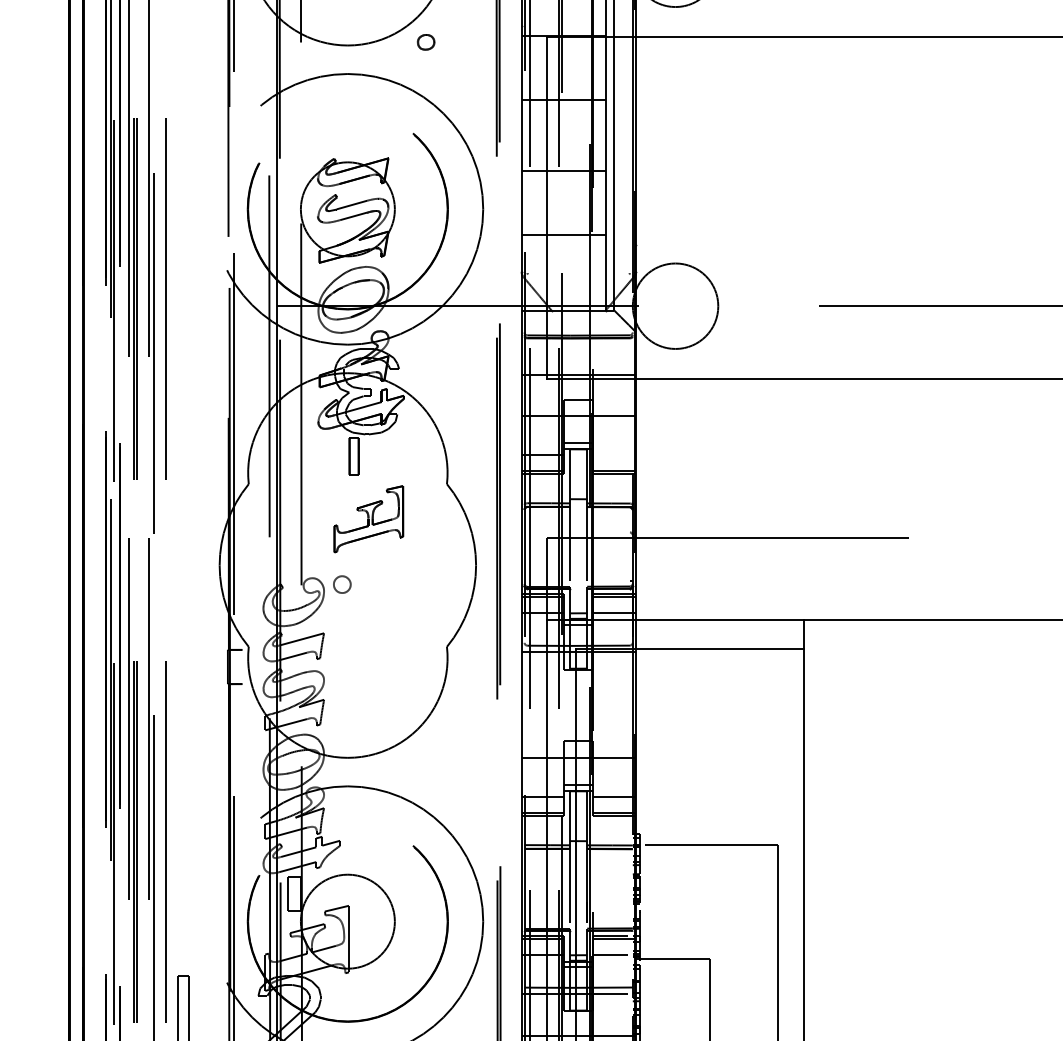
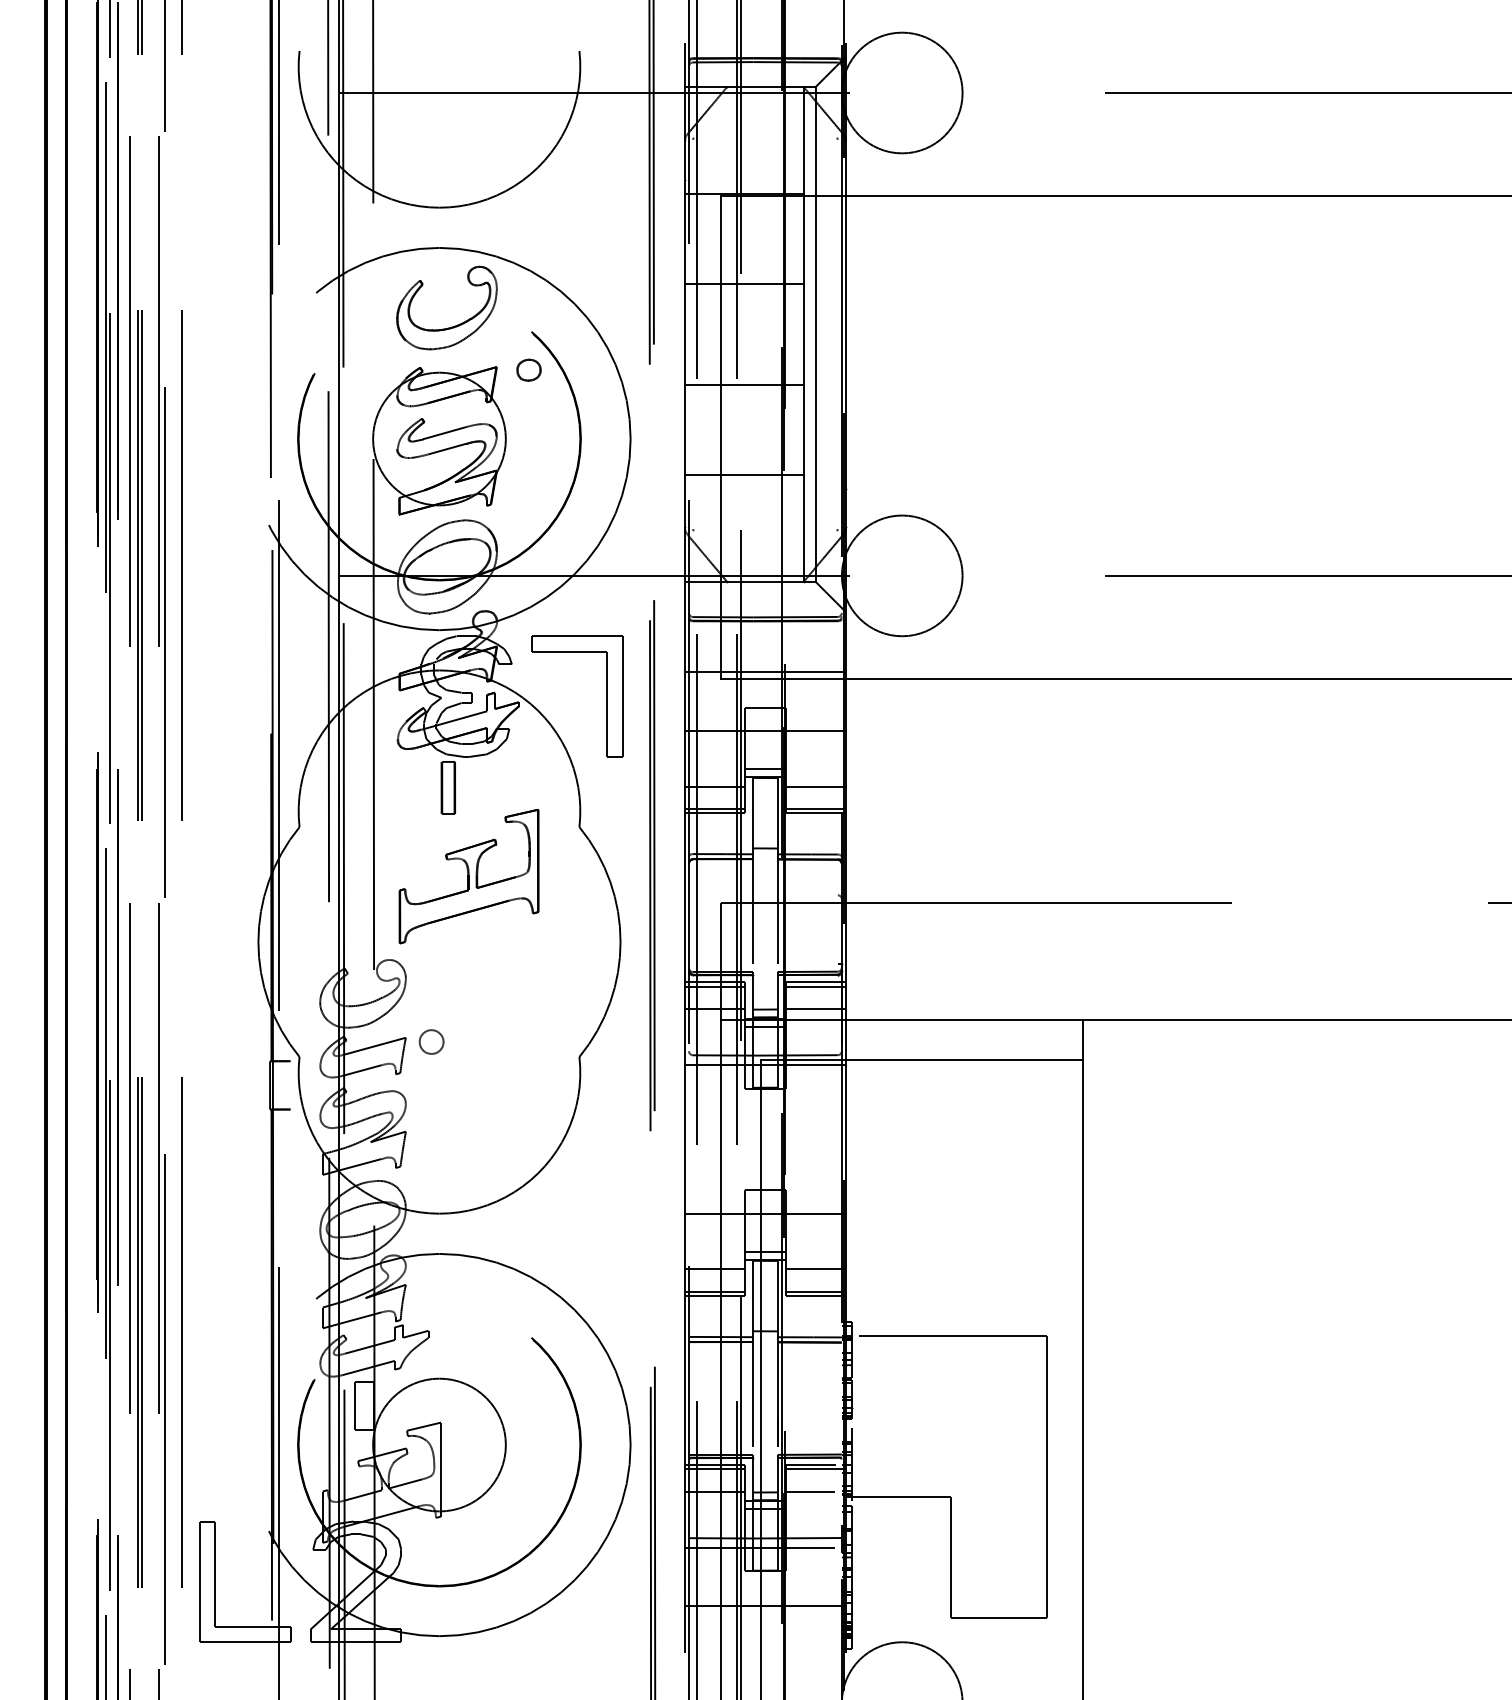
part: (425, 41) -> (528, 369), moved
part: (356, 129) -> (451, 326), added
part: (466, 391) -> (606, 696), added
line: (614, 455) -> (815, 786), added
part: (368, 519) -> (468, 876), size x1.43
part: (342, 584) -> (431, 1041), moved

